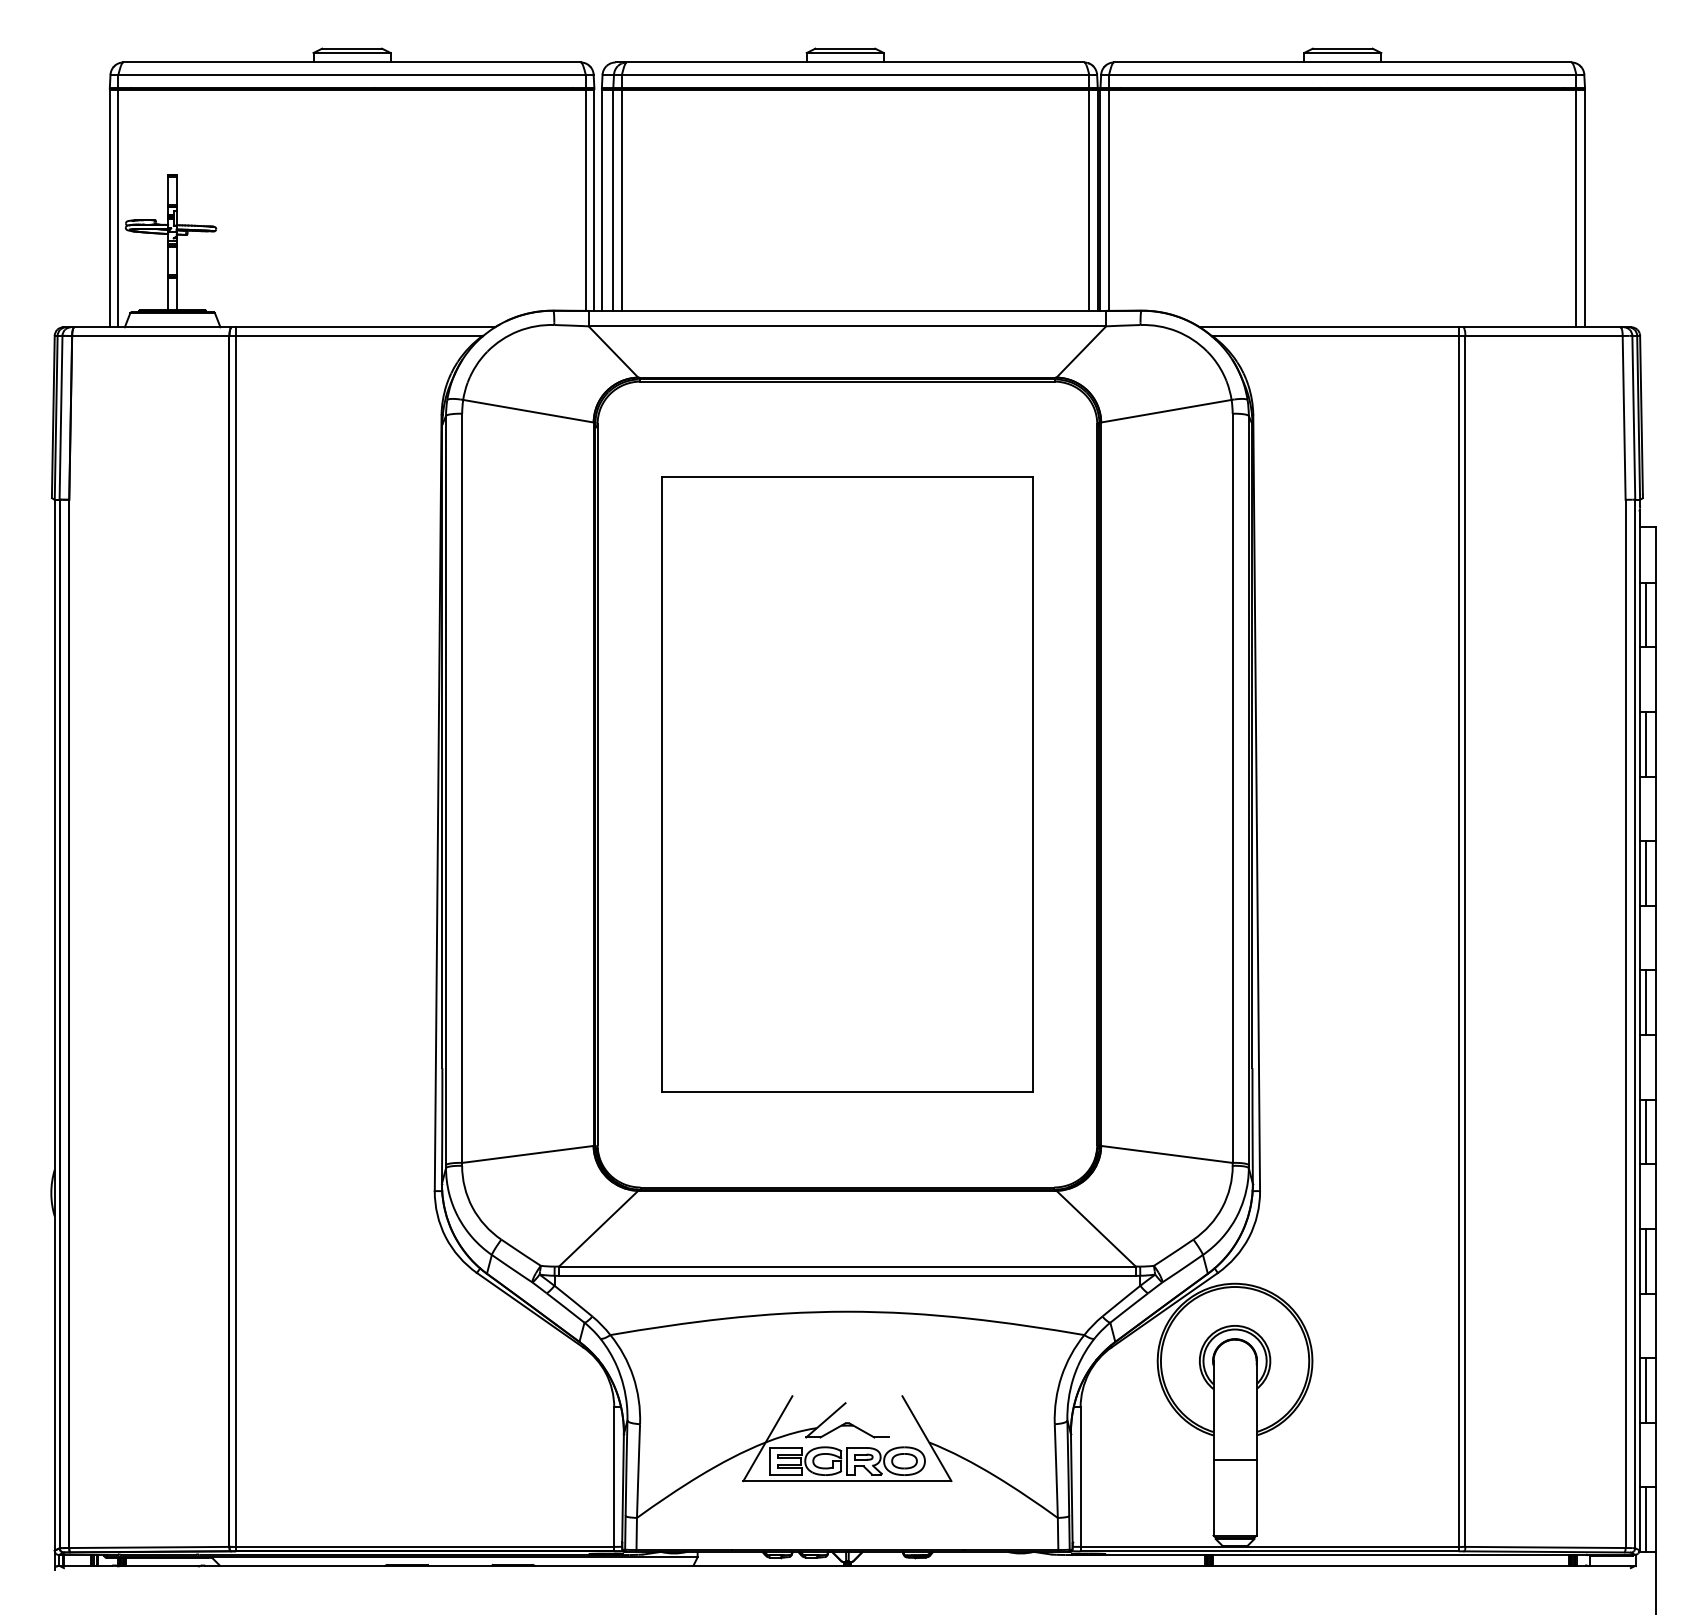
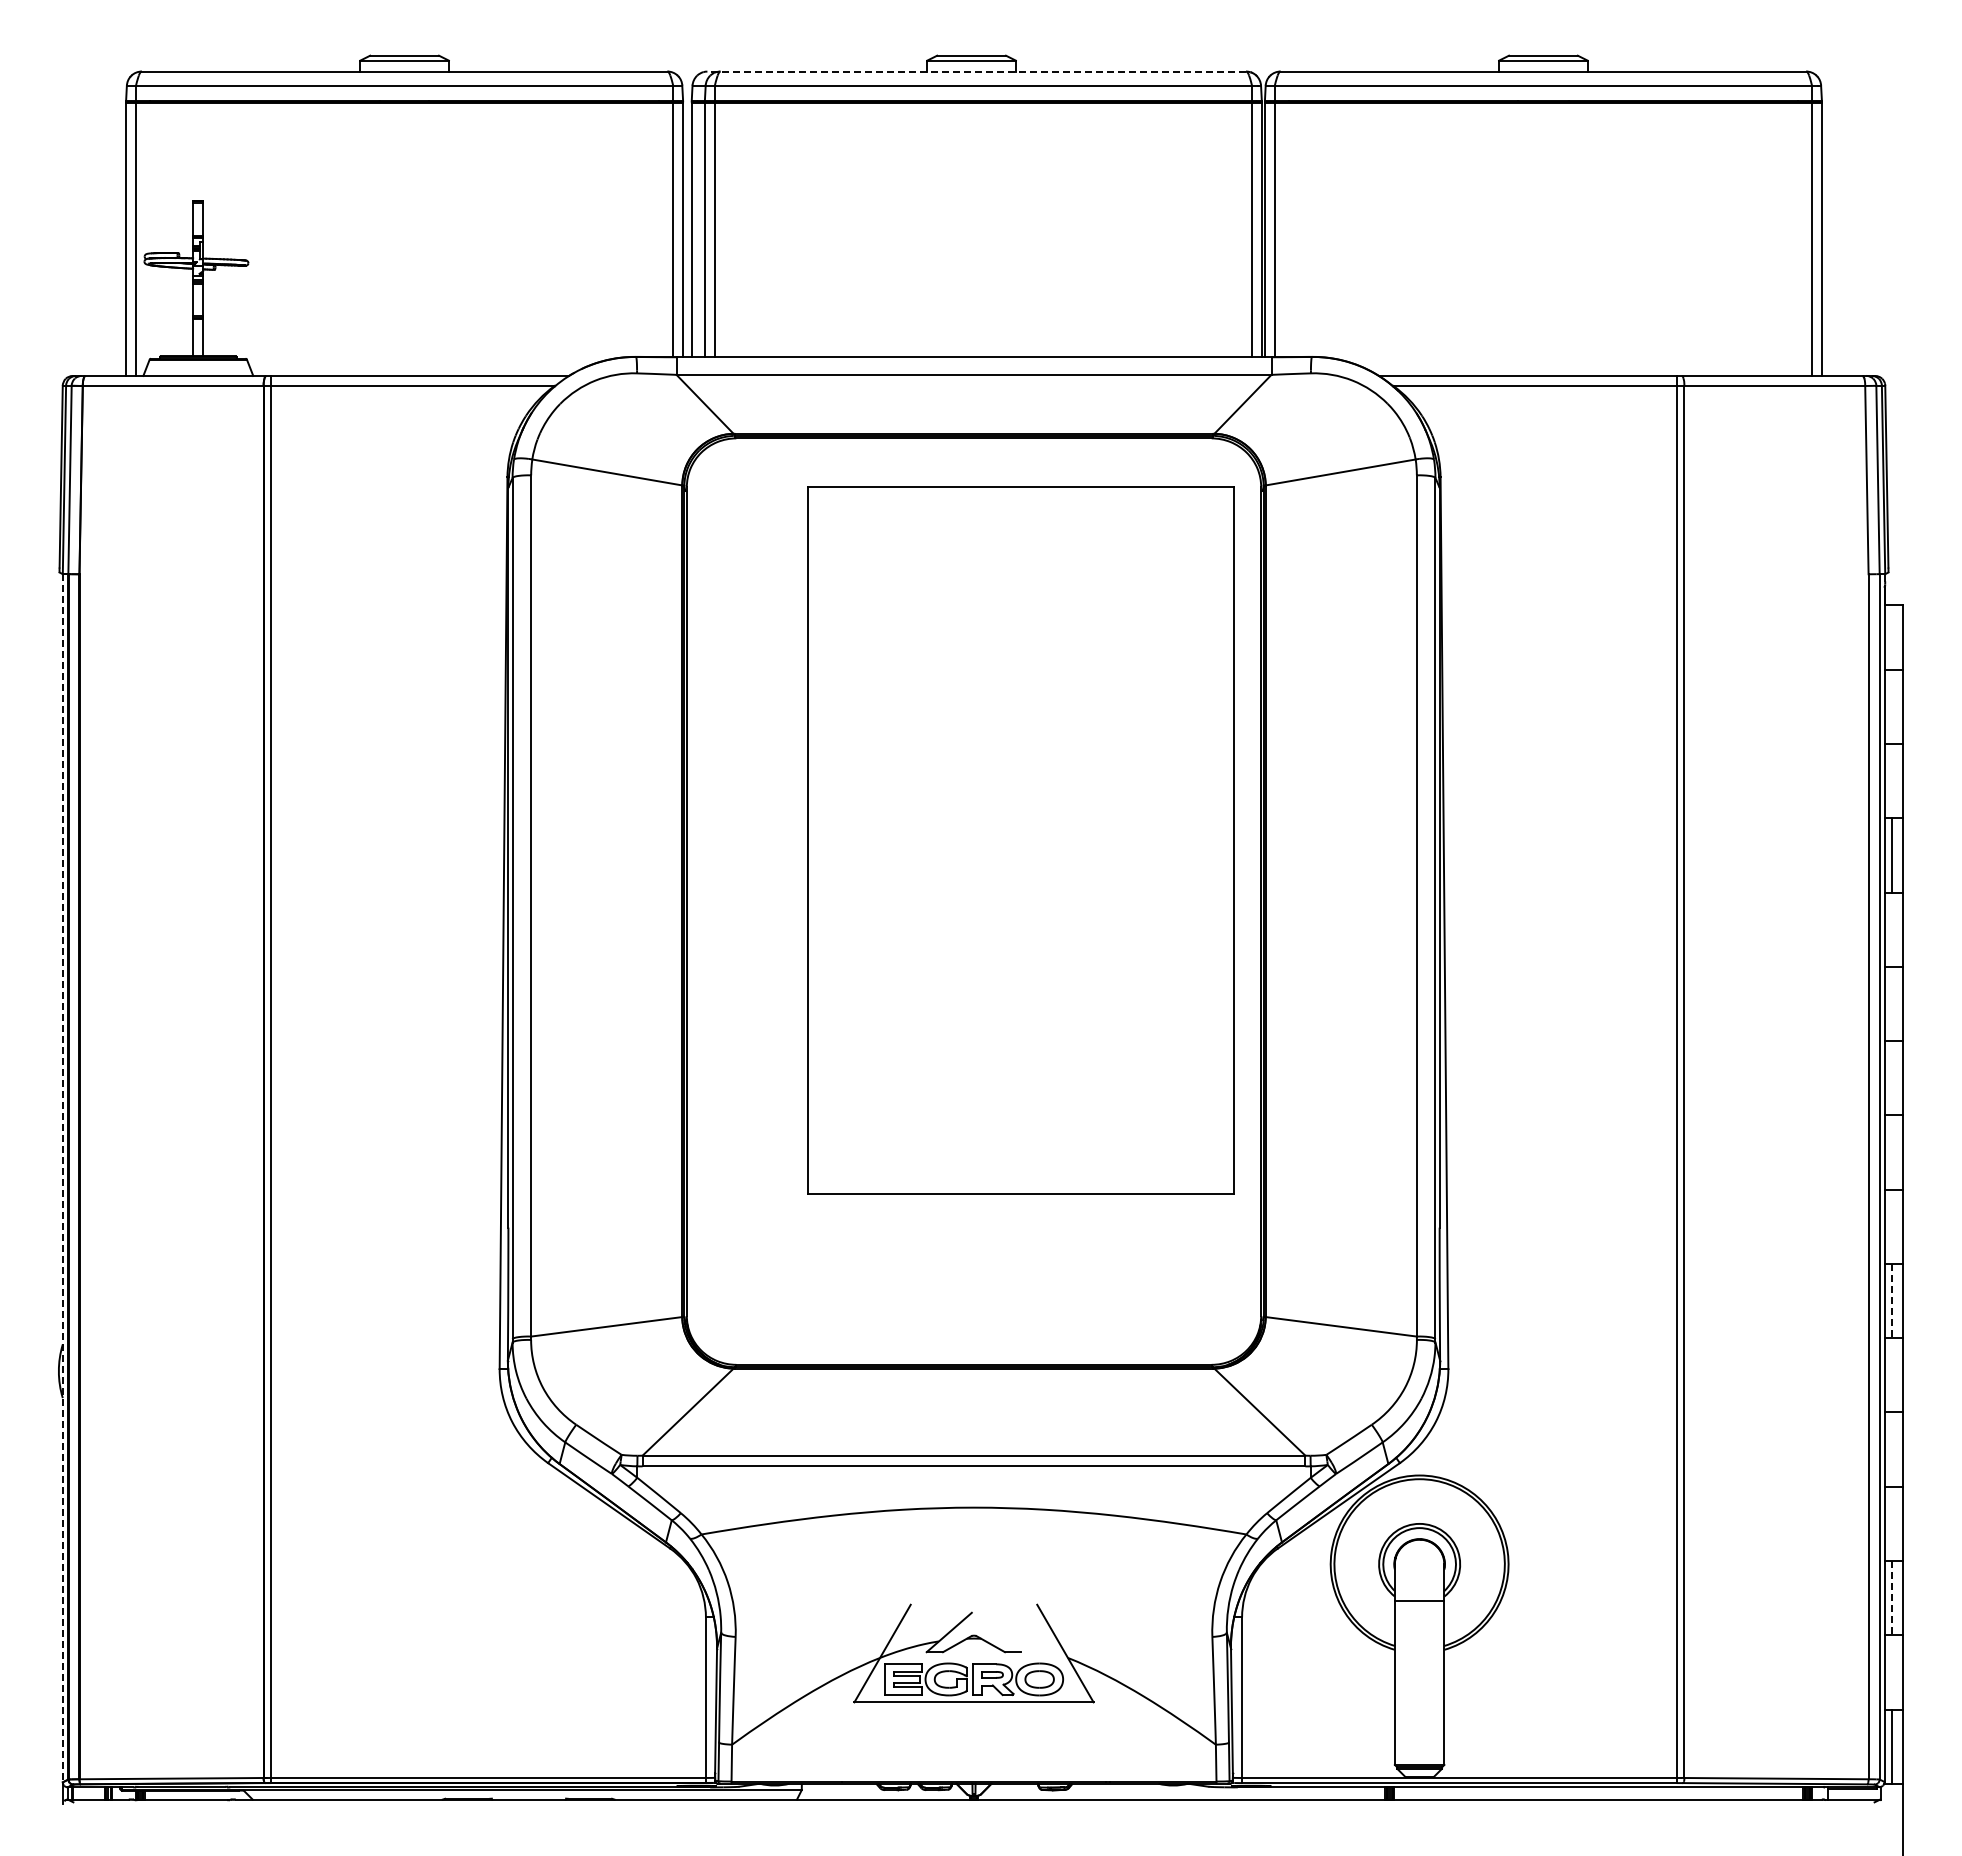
line: (849, 62) -> (976, 71), solid -> dashed
line: (1646, 614) -> (1892, 706), removed
part: (846, 784) -> (1020, 840), moved
line: (1646, 873) -> (1892, 1003), removed
line: (1646, 1002) -> (1892, 1152), removed
line: (54, 1025) -> (62, 1178), solid -> dashed
line: (1646, 1132) -> (1892, 1301), solid -> dashed
line: (1646, 1261) -> (1892, 1449), removed
line: (1646, 1390) -> (1892, 1598), solid -> dashed
line: (1234, 1460) -> (1419, 1601), moved

